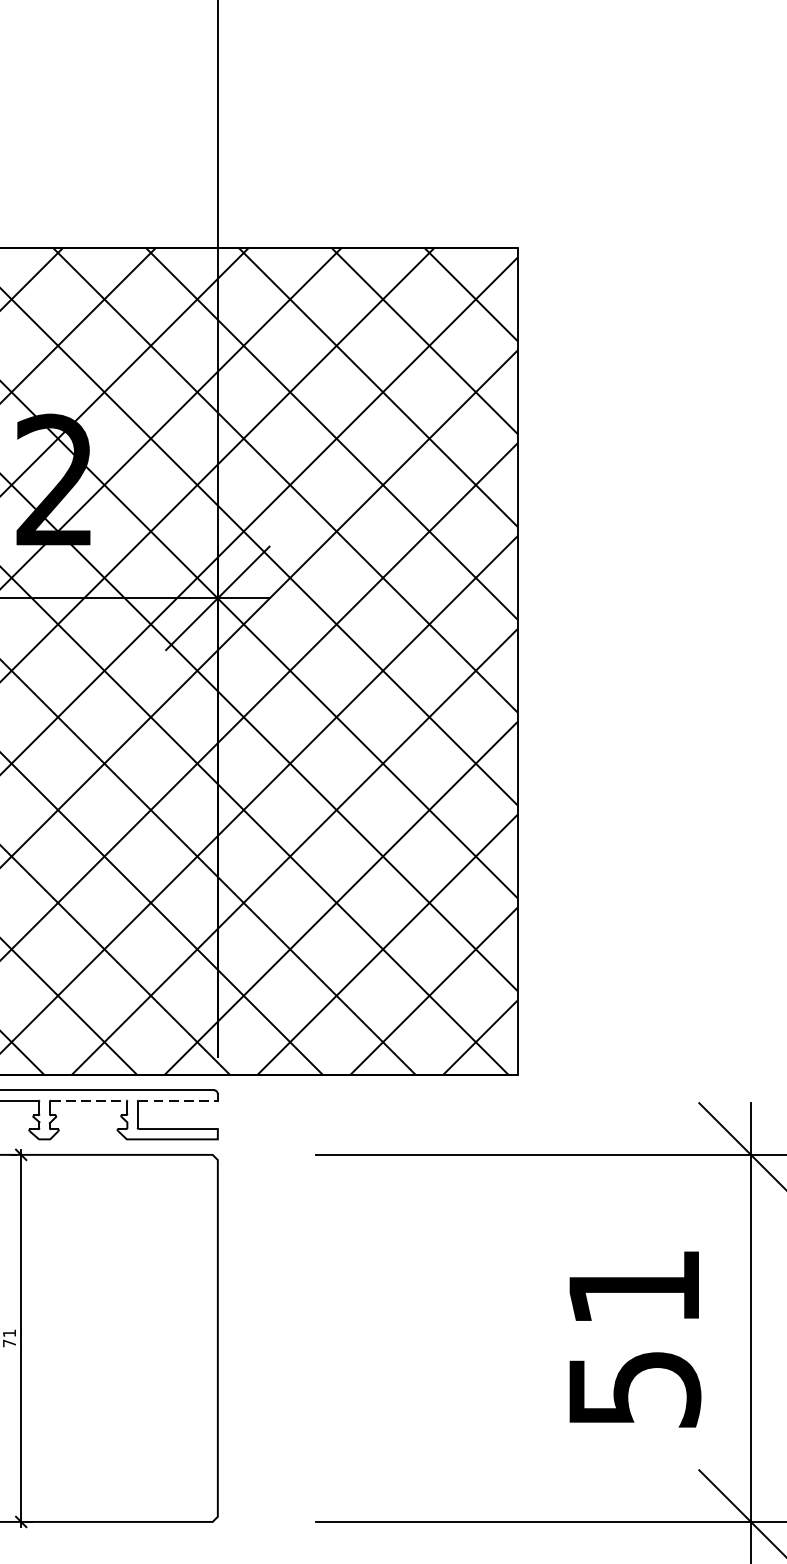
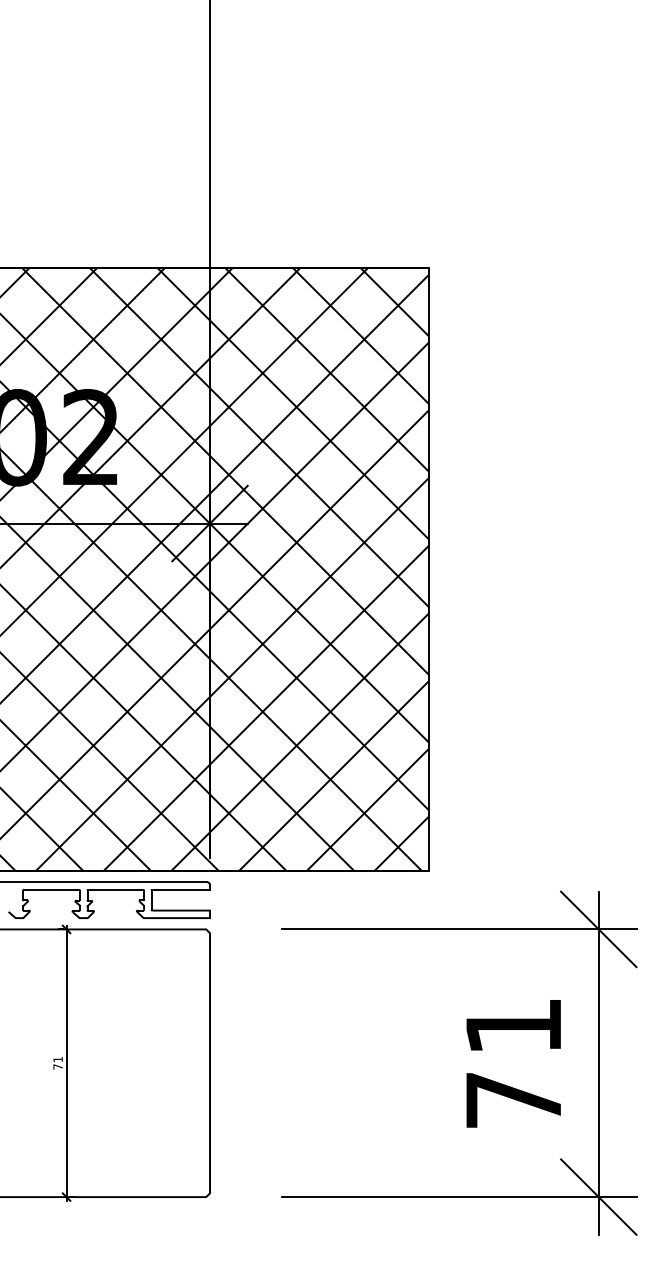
line: (88, 1100) -> (115, 889), dashed -> solid
line: (178, 1100) -> (181, 889), dashed -> solid
text: (635, 1389) -> (514, 1100), 51 -> 71

